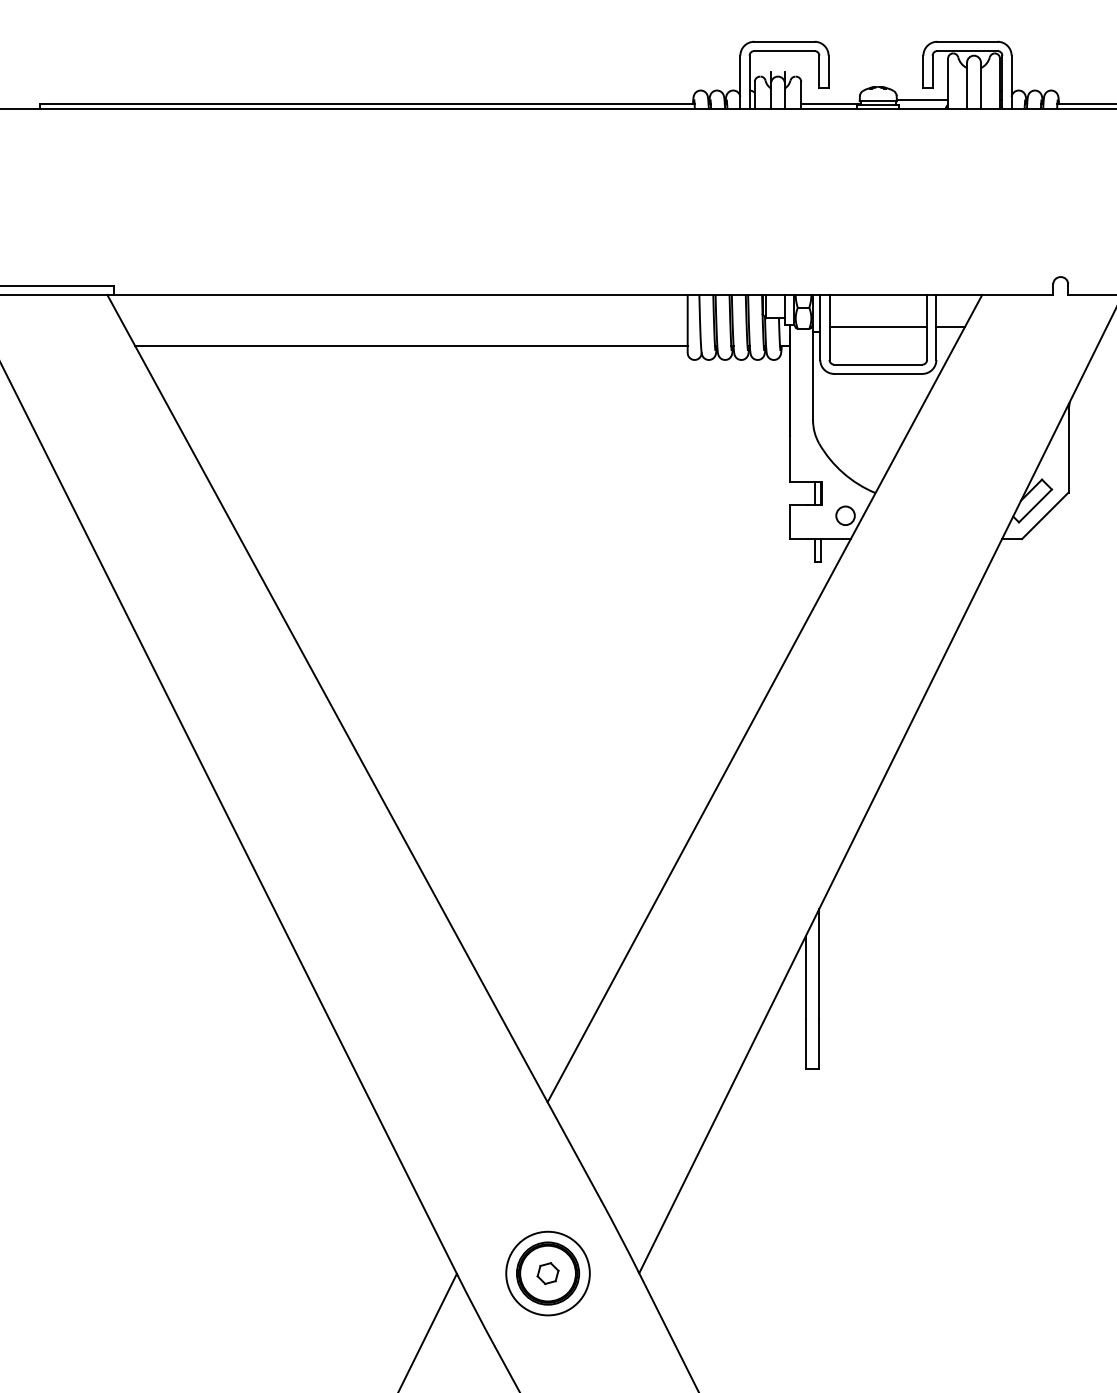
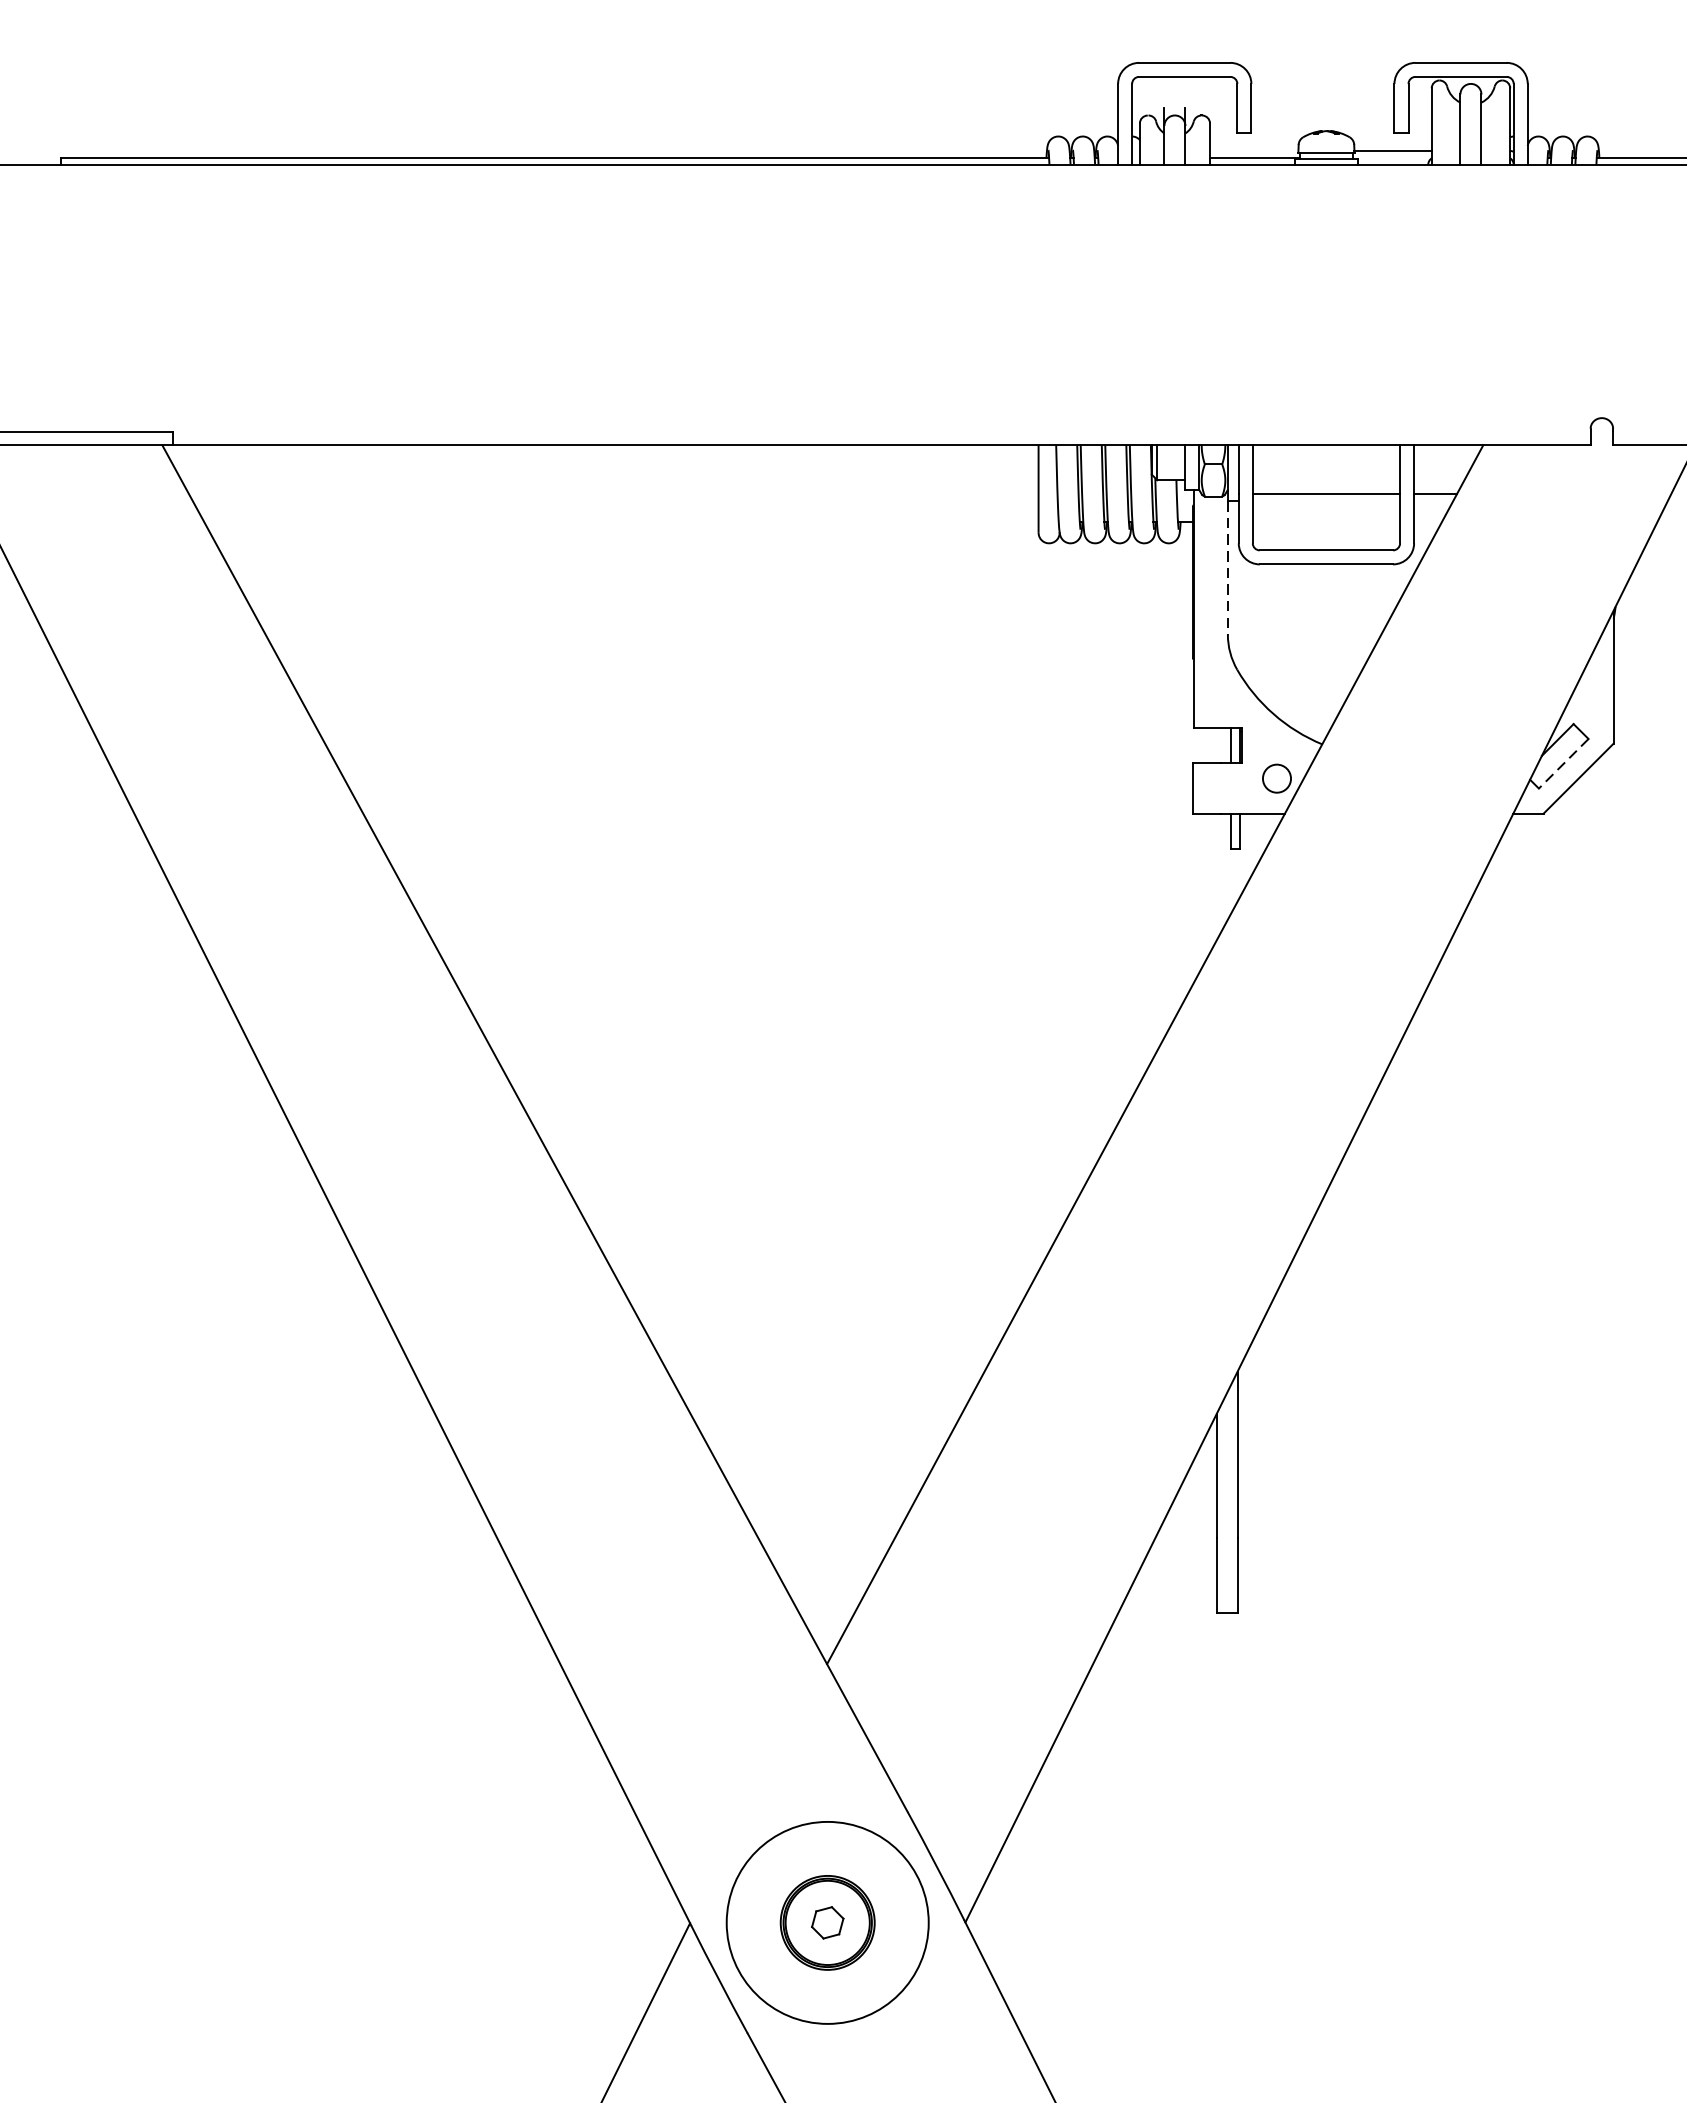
line: (411, 346) -> (621, 523), removed
line: (813, 376) -> (1228, 568), solid -> dashed
line: (1035, 506) -> (1563, 764), solid -> dashed
circle: (547, 1273) -> (826, 1922), size x1.6

